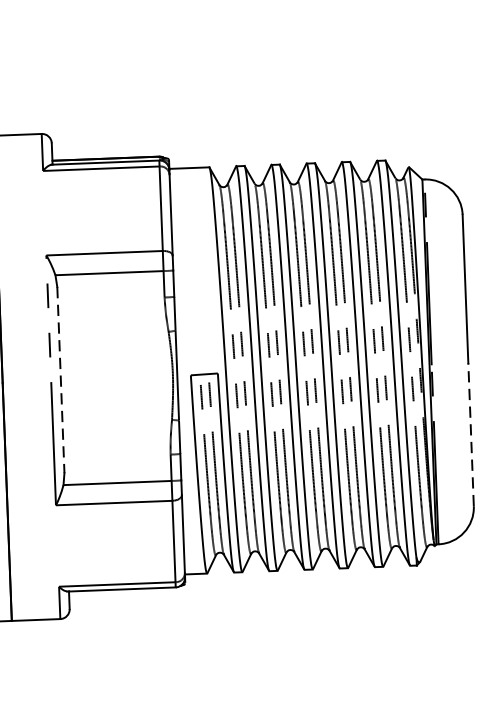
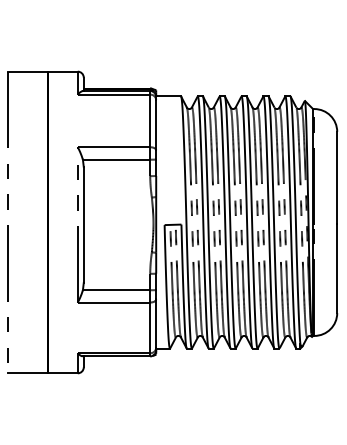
line: (60, 379) -> (83, 224), dashed -> solid
line: (471, 434) -> (337, 268), dashed -> solid

